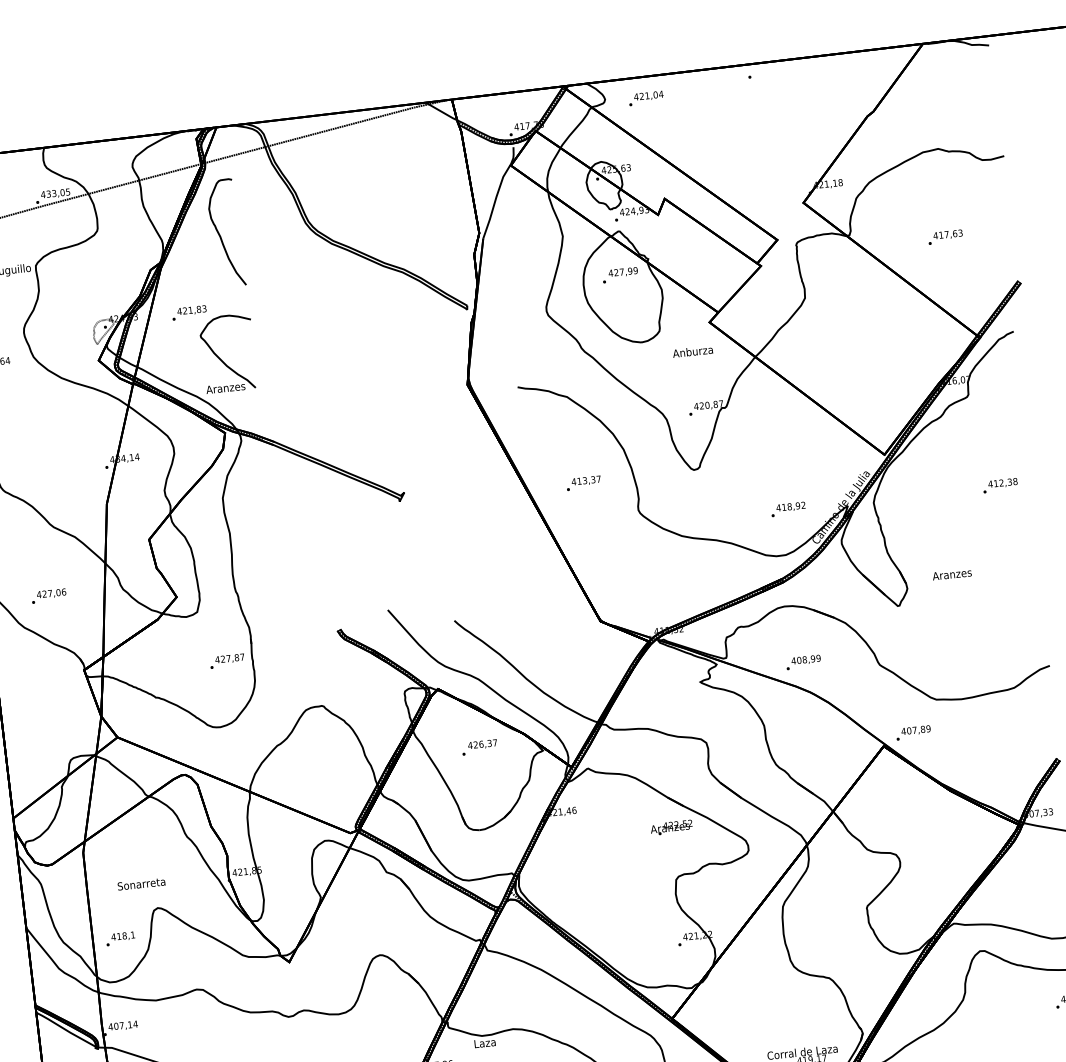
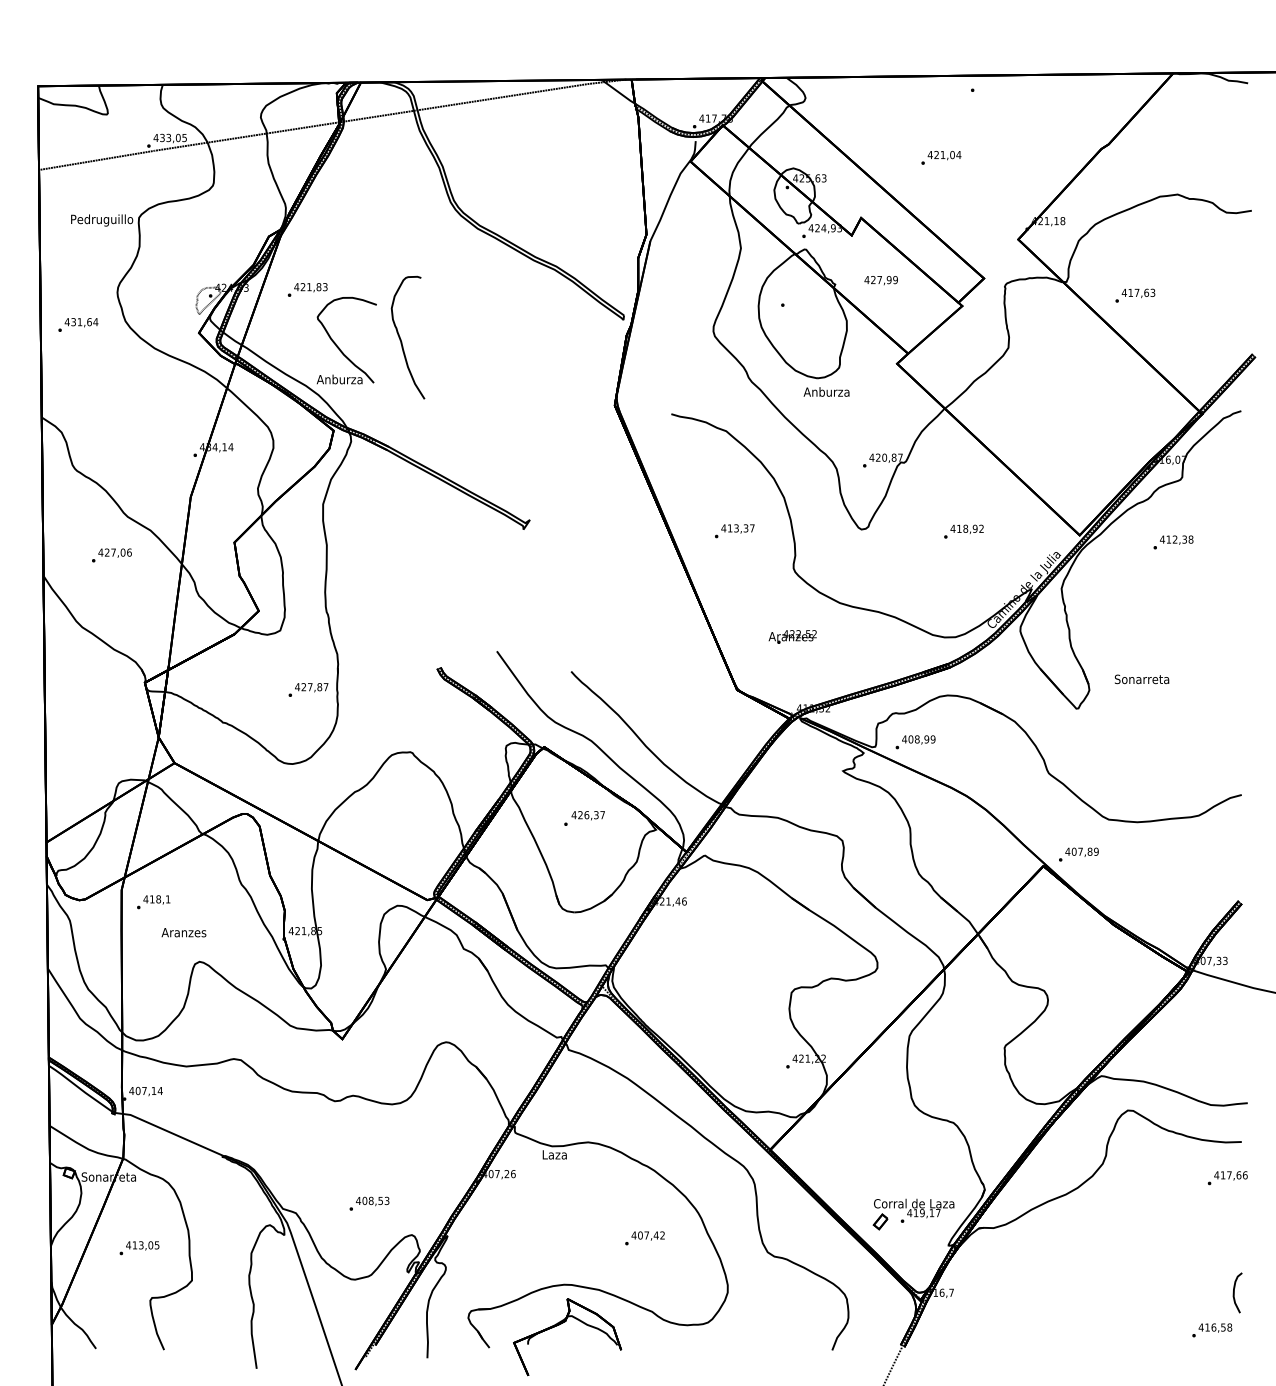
text: (646, 98) -> (941, 157), moved
curve: (220, 235) -> (401, 339), moved
text: (945, 237) -> (1135, 295), moved
text: (622, 272) -> (880, 280), moved
text: (692, 351) -> (826, 391), moved
text: (225, 387) -> (339, 379), Aranzes -> Anburza
text: (1000, 485) -> (1173, 542), moved
text: (788, 509) -> (963, 531), moved
text: (951, 574) -> (1141, 679), Aranzes -> Sonarreta
text: (48, 596) -> (111, 555), moved
text: (803, 662) -> (915, 742), moved
text: (671, 827) -> (792, 636), moved
text: (141, 884) -> (183, 932), Sonarreta -> Aranzes
text: (120, 939) -> (153, 902), moved

